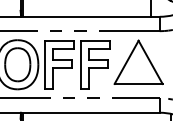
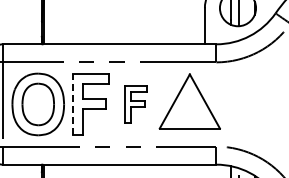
line: (45, 64) -> (72, 104), solid -> dashed
part: (95, 64) -> (135, 104), size x0.6

